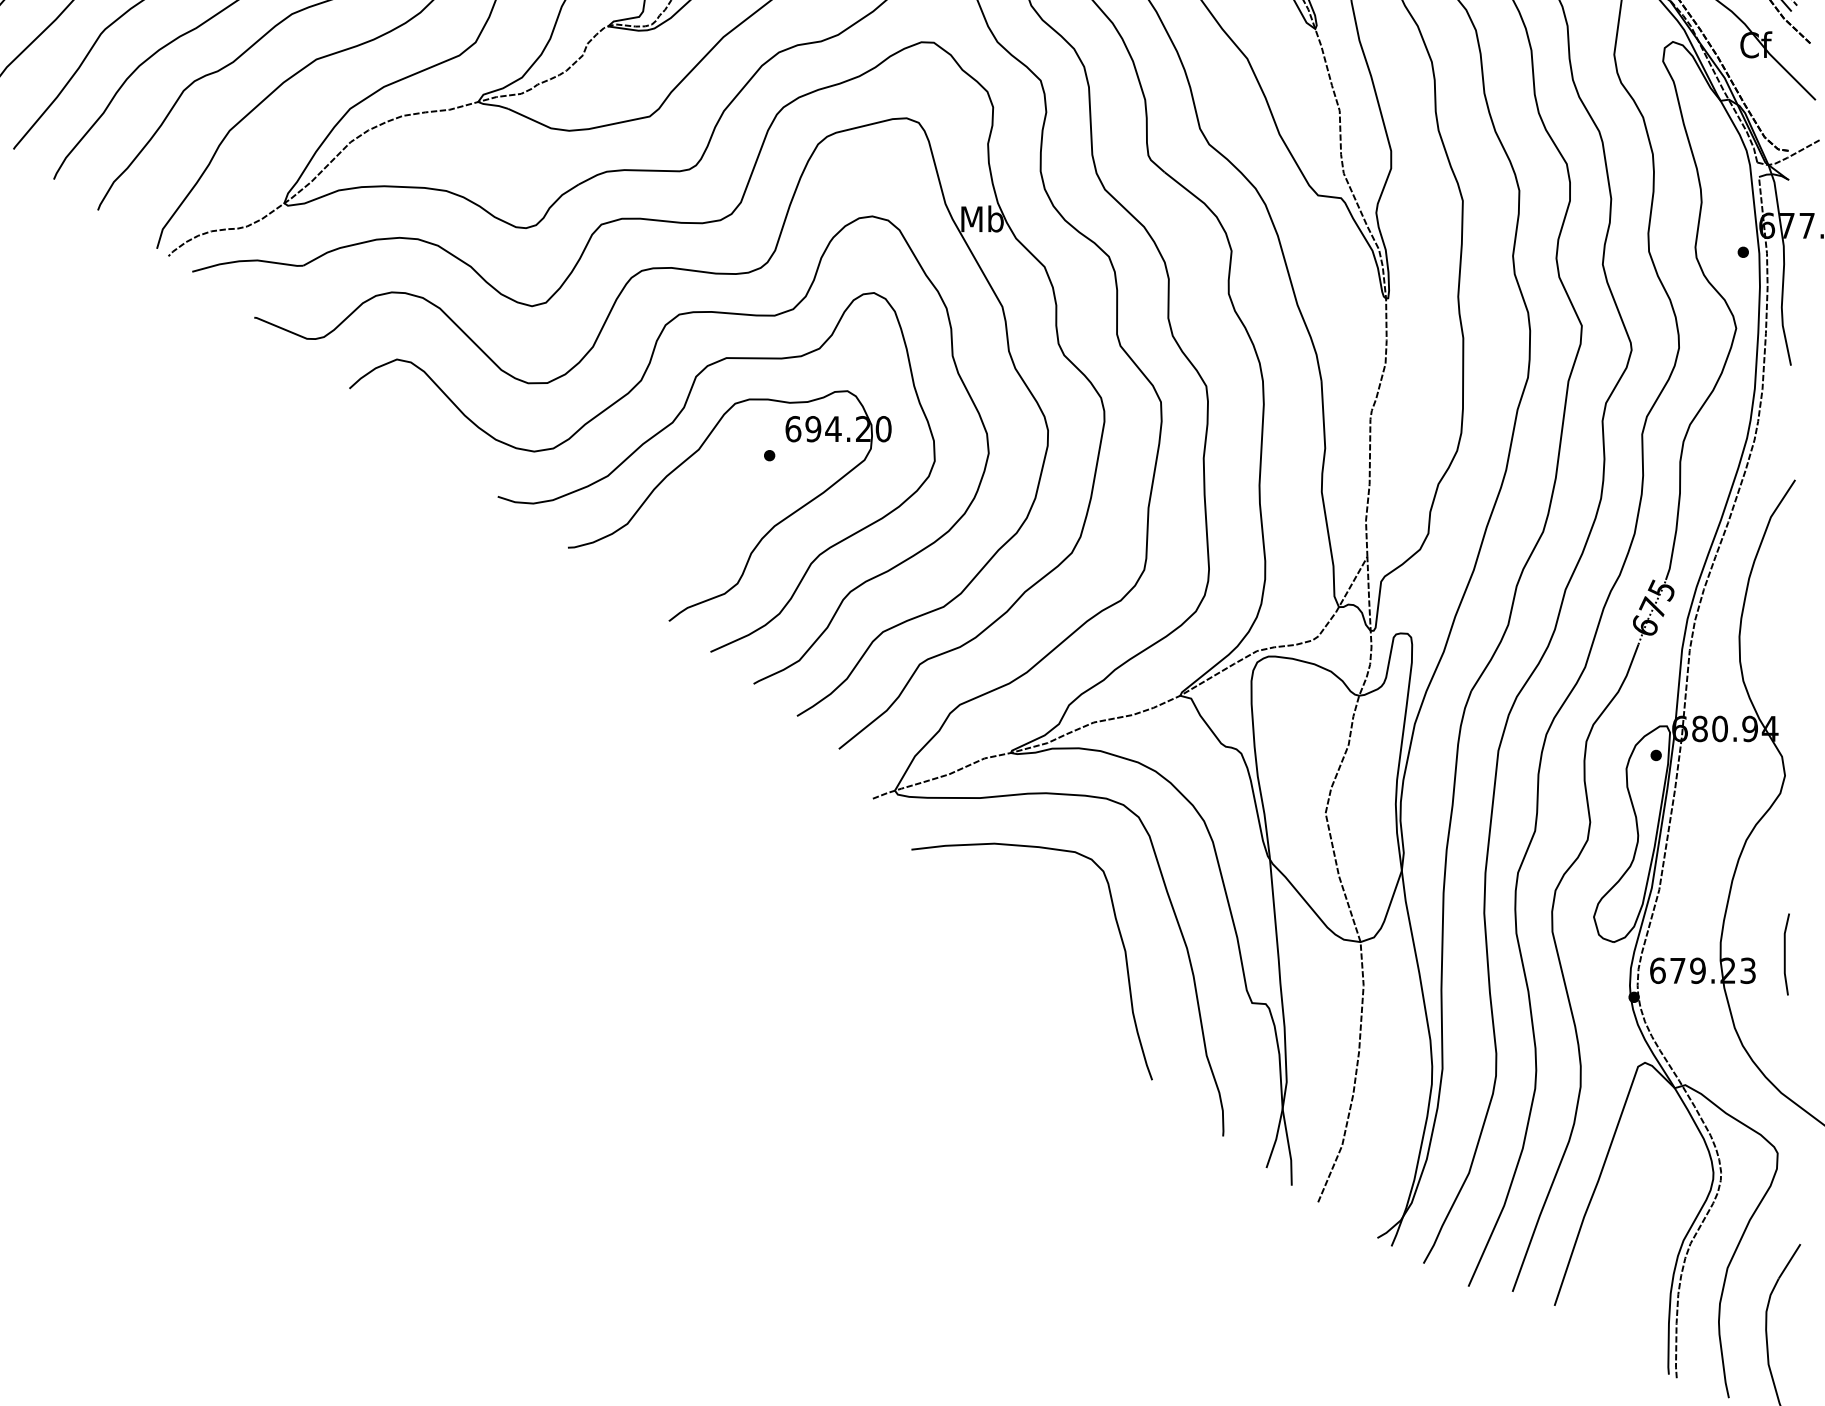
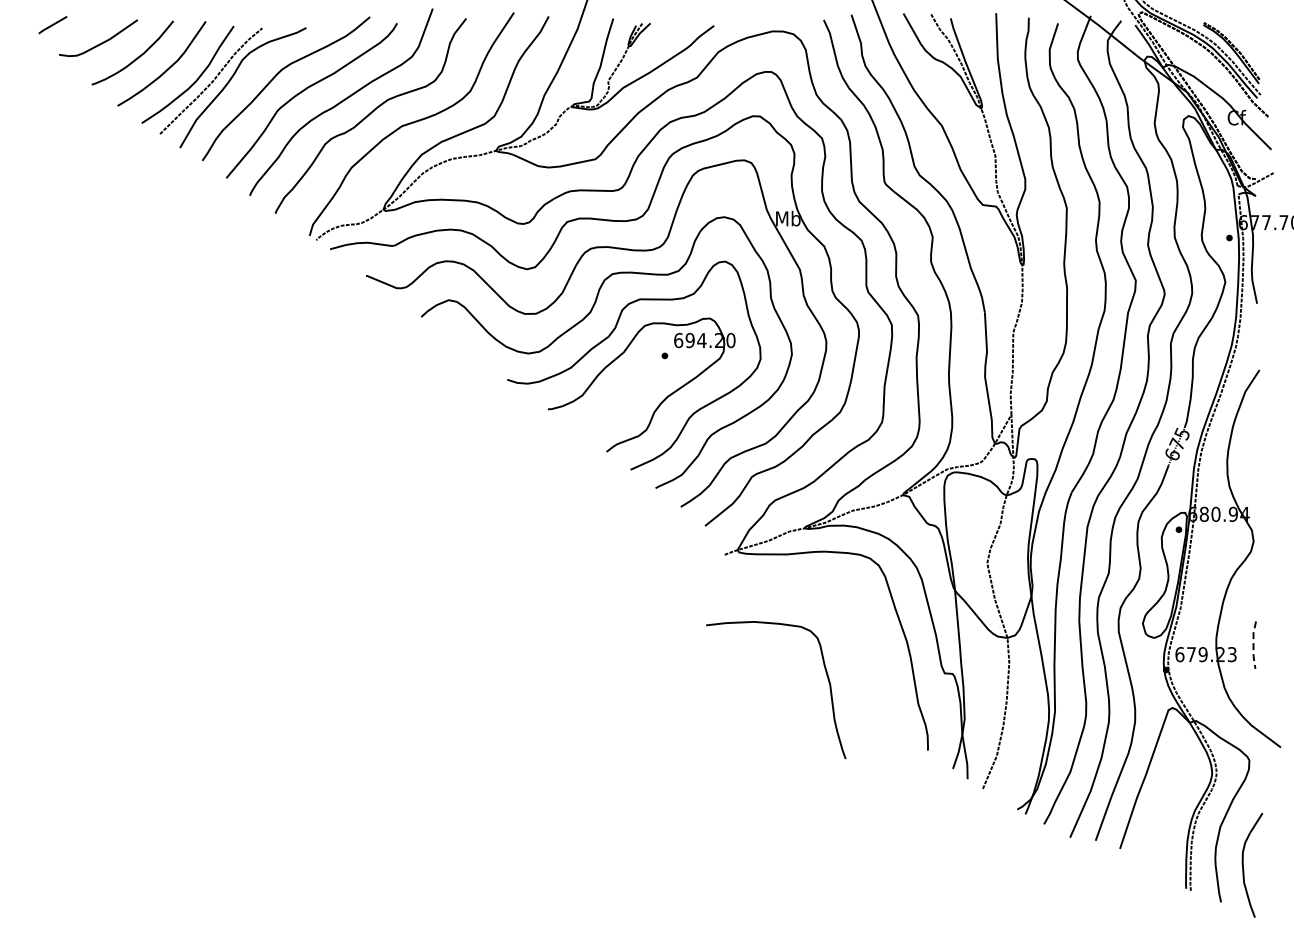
curve: (1120, 942) -> (827, 679), moved
line: (1784, 955) -> (1253, 645), solid -> dashed

